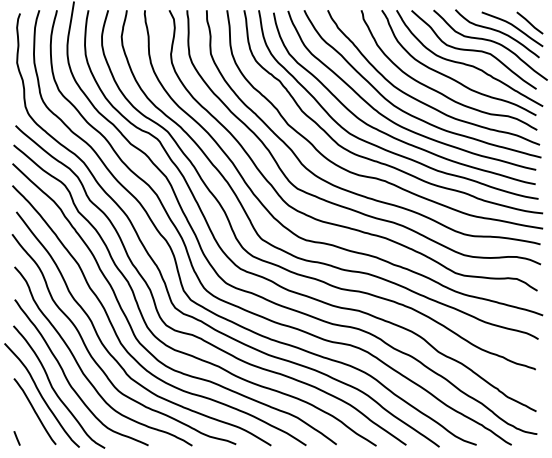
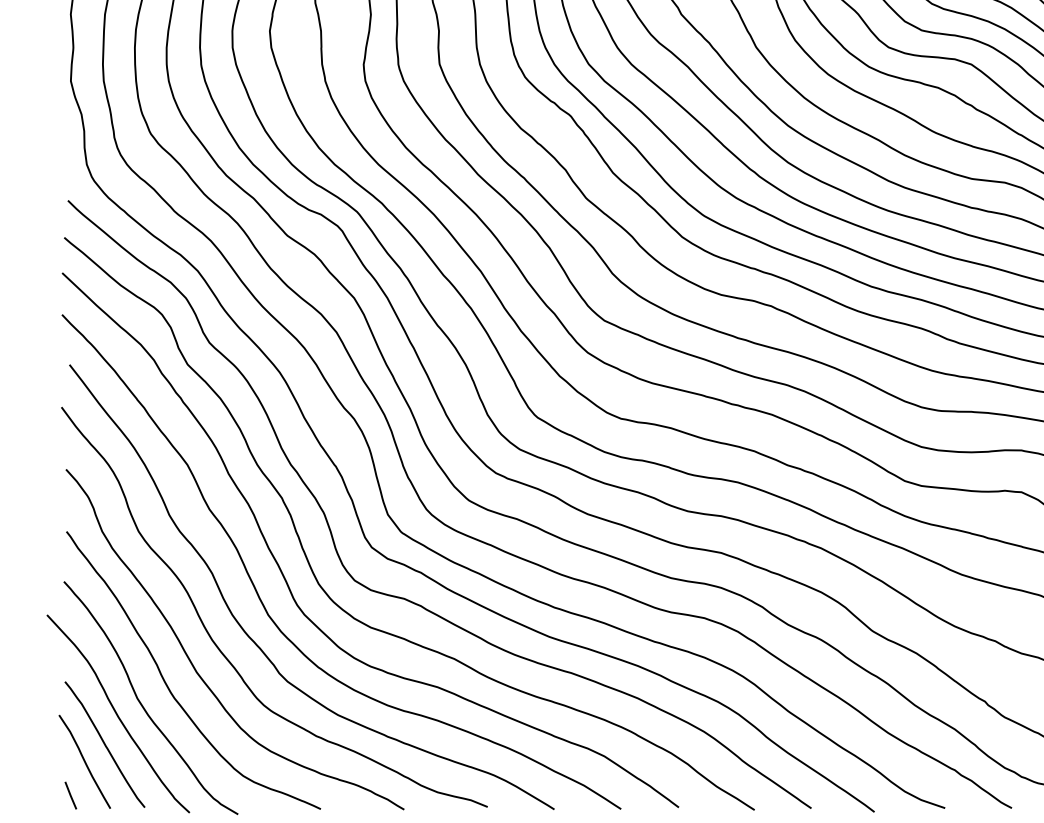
curve: (24, 420) -> (84, 761), added

